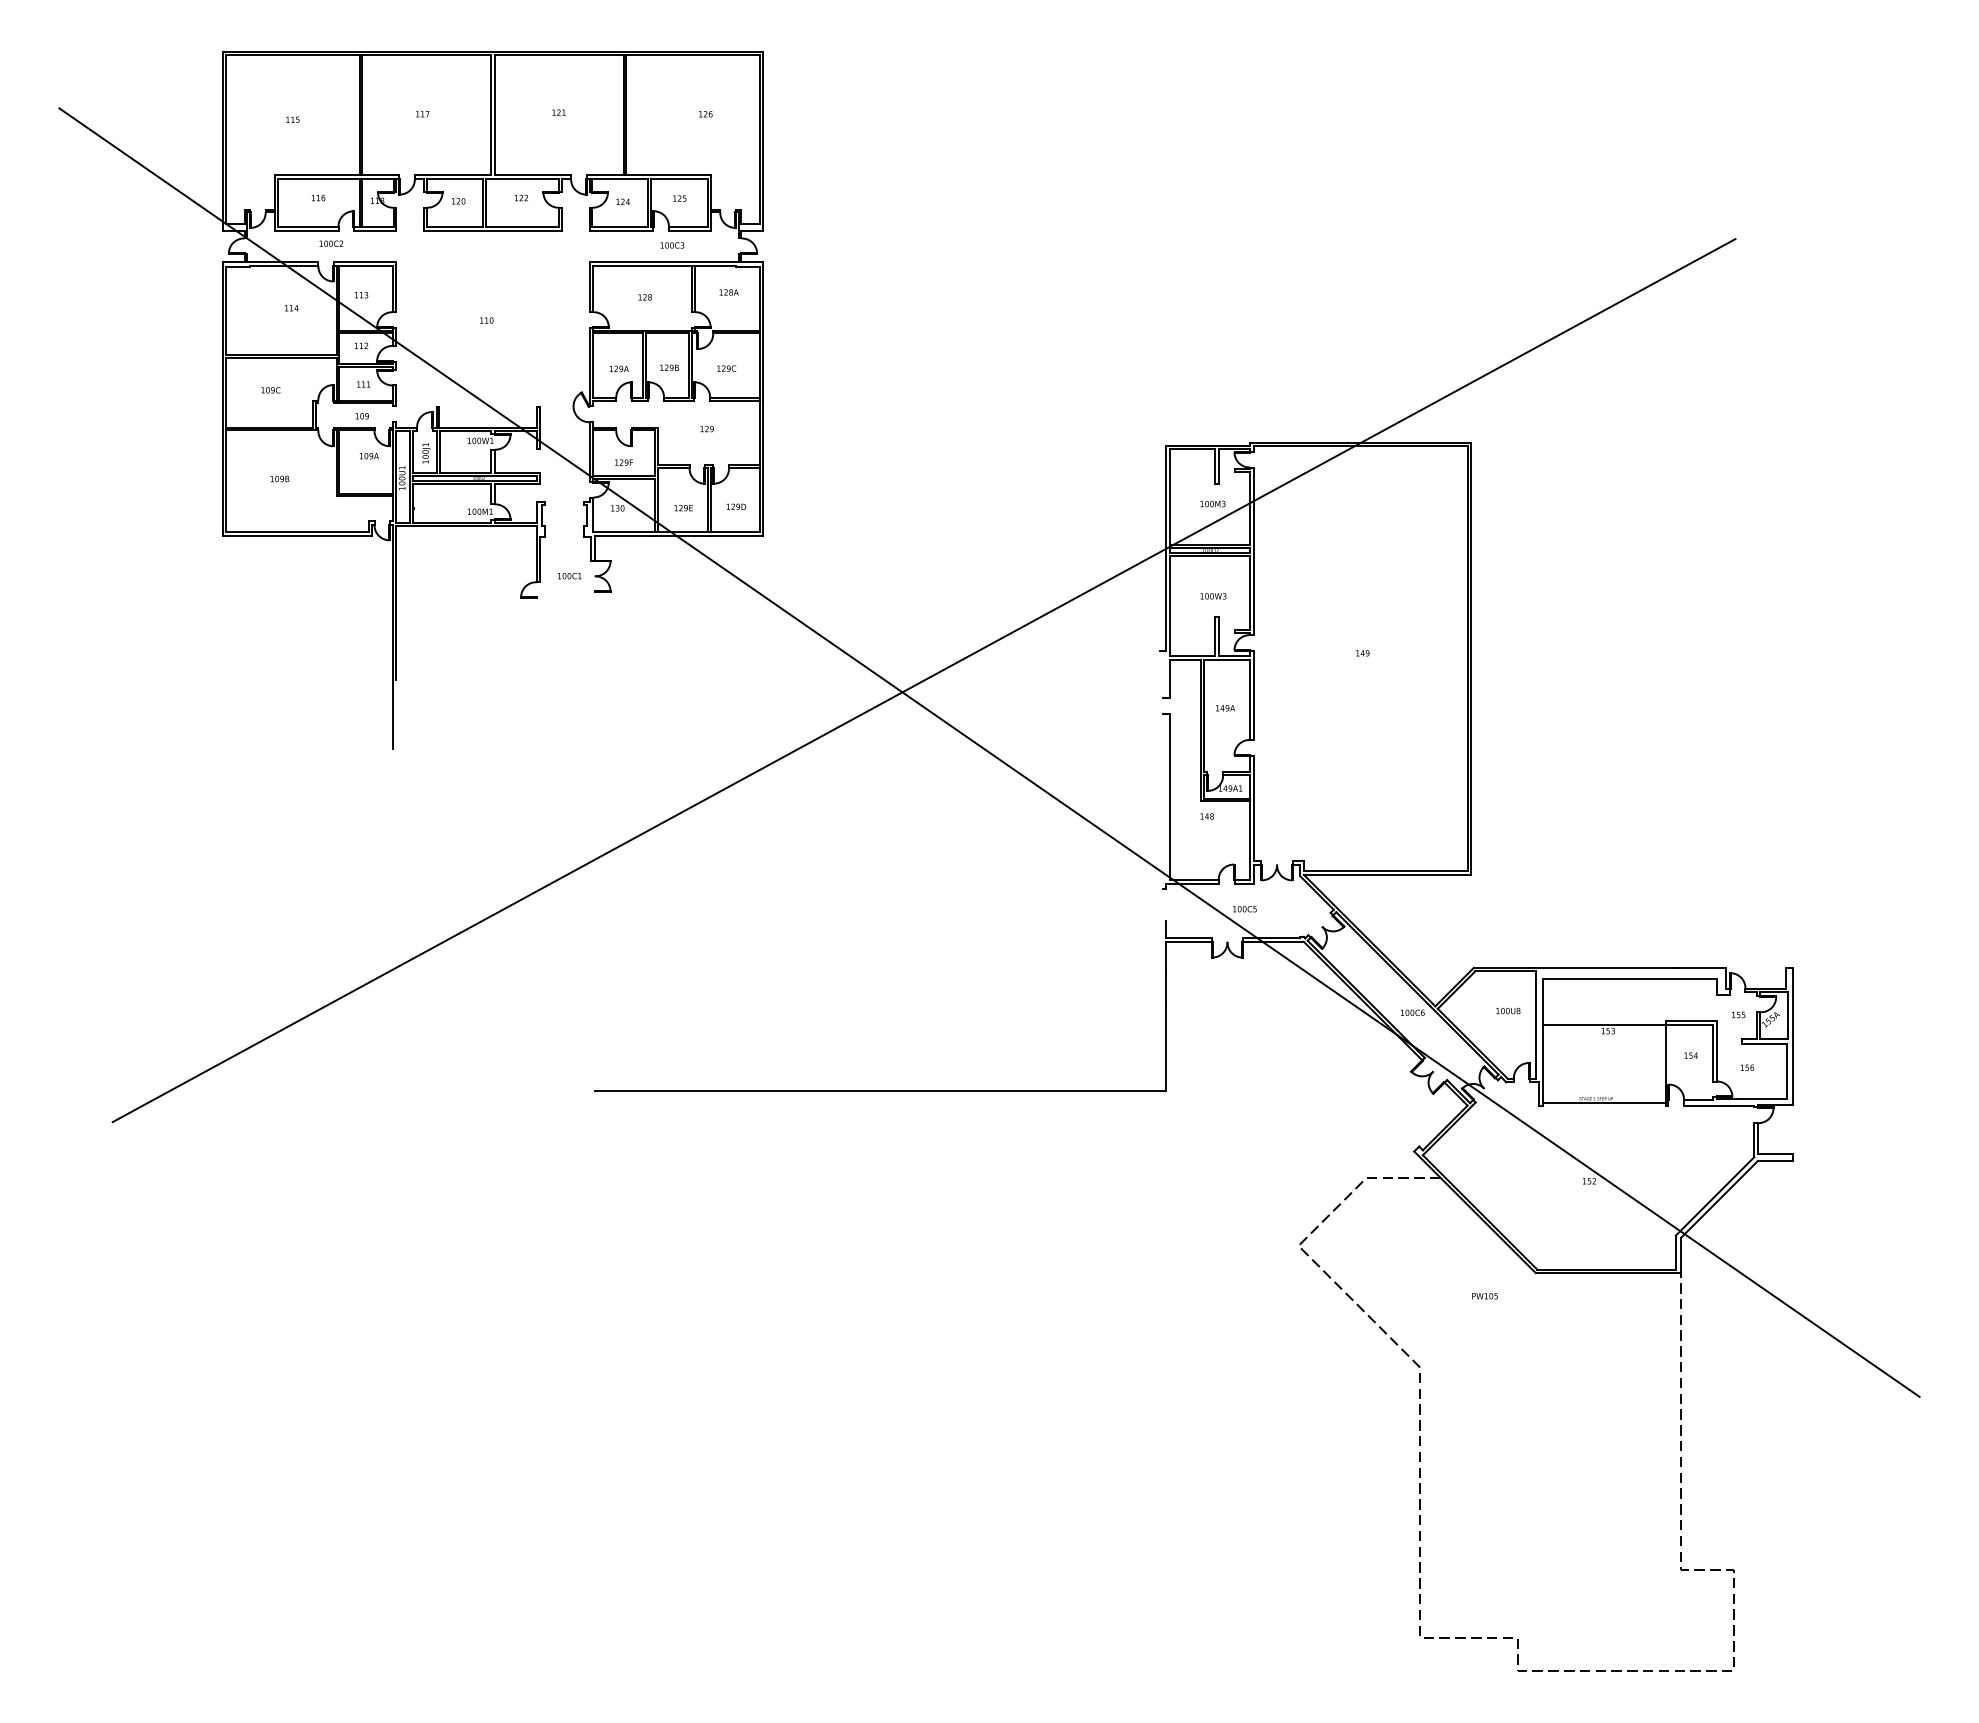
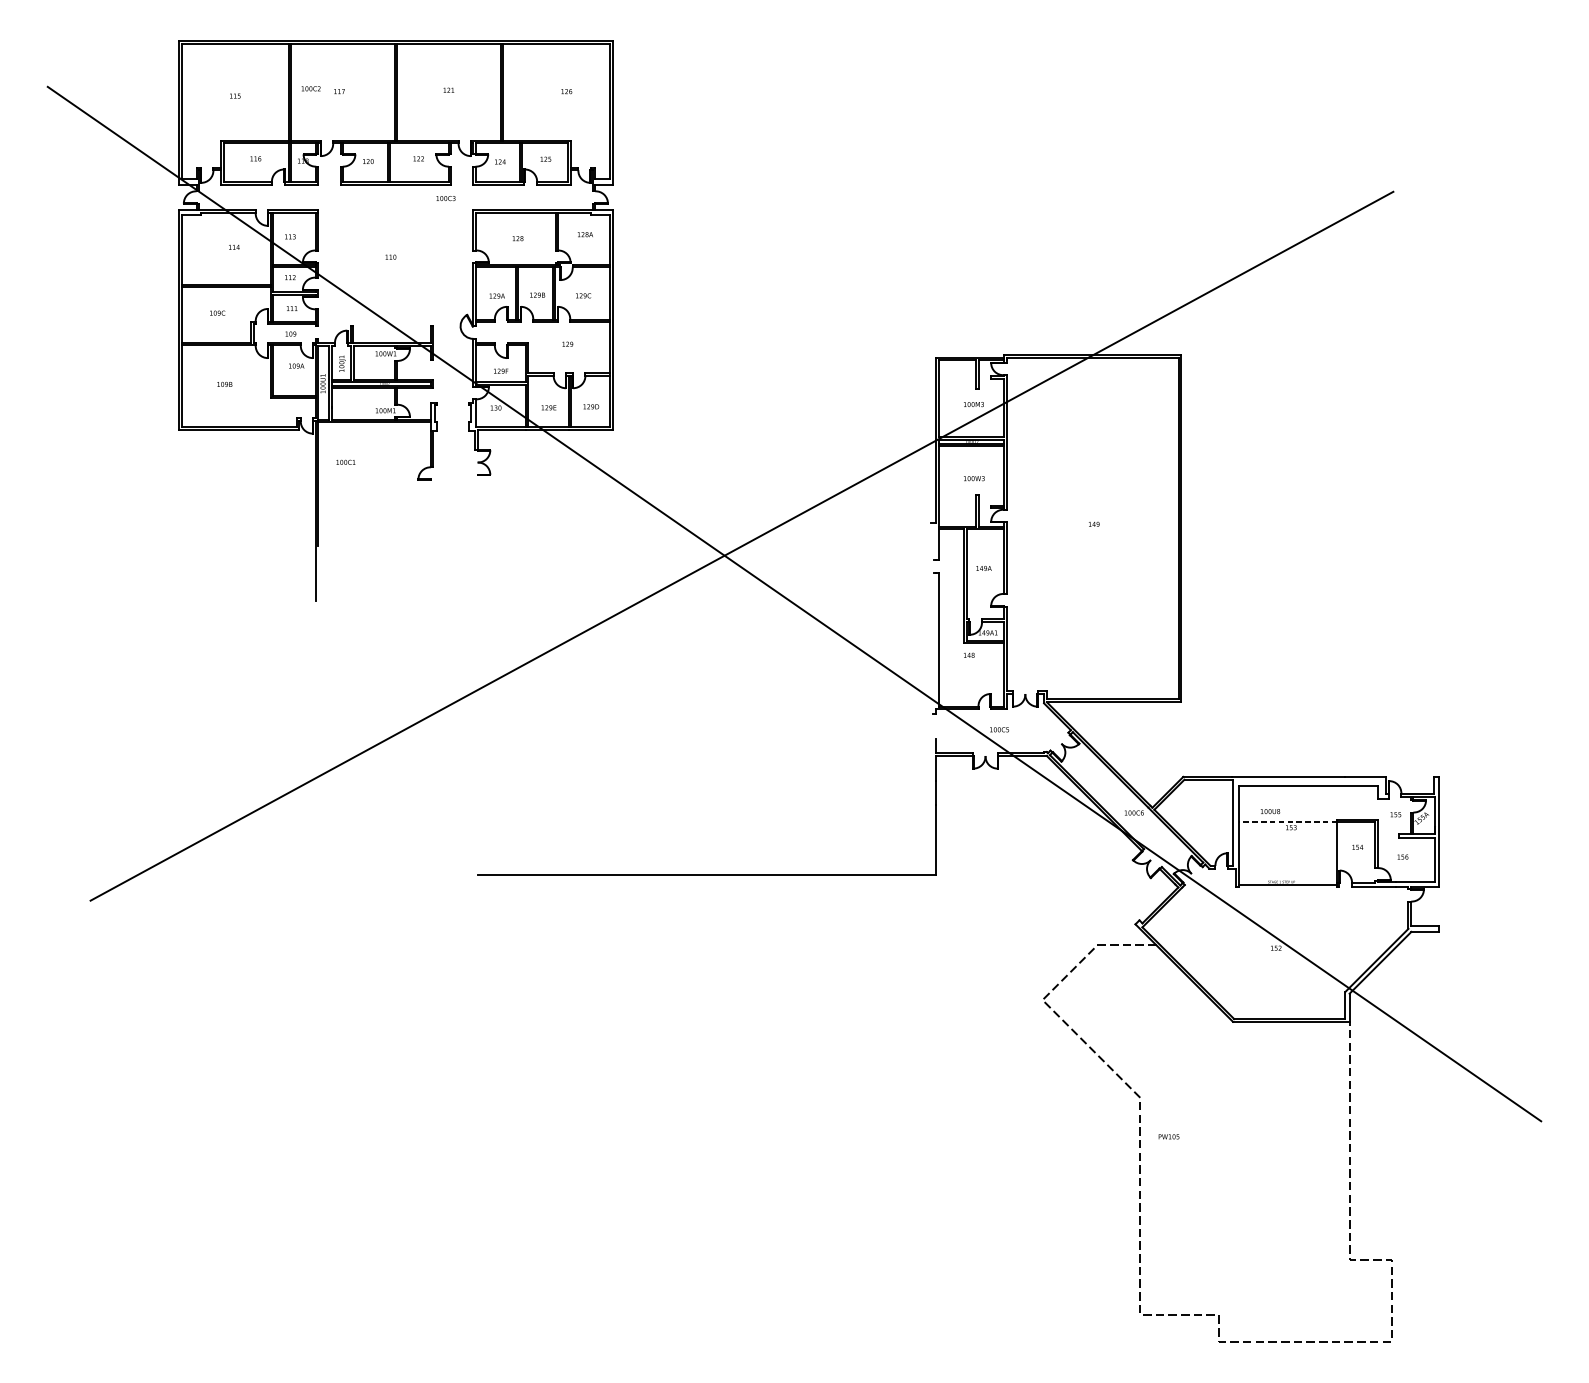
text: (331, 243) -> (311, 88), moved
text: (672, 245) -> (446, 198), moved
text: (569, 576) -> (345, 462), moved
text: (1508, 1010) -> (1270, 811), moved
line: (1603, 1024) -> (1287, 822), solid -> dashed
text: (1484, 1296) -> (1168, 1137), moved

